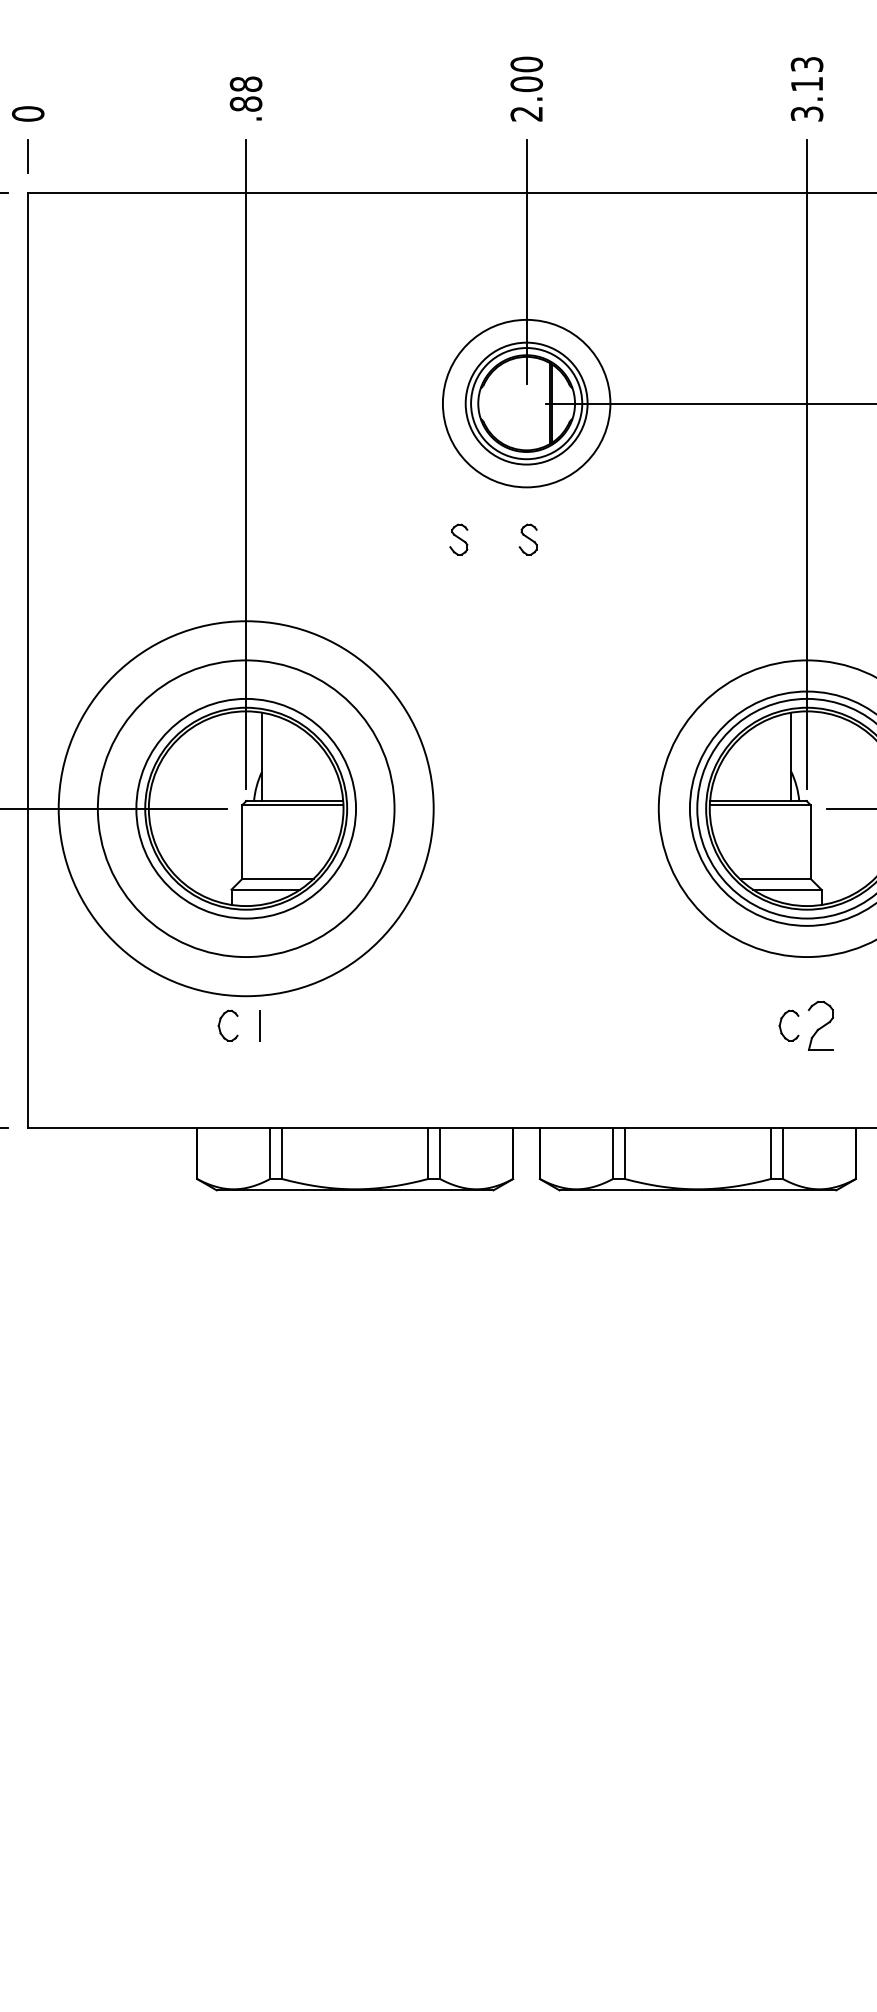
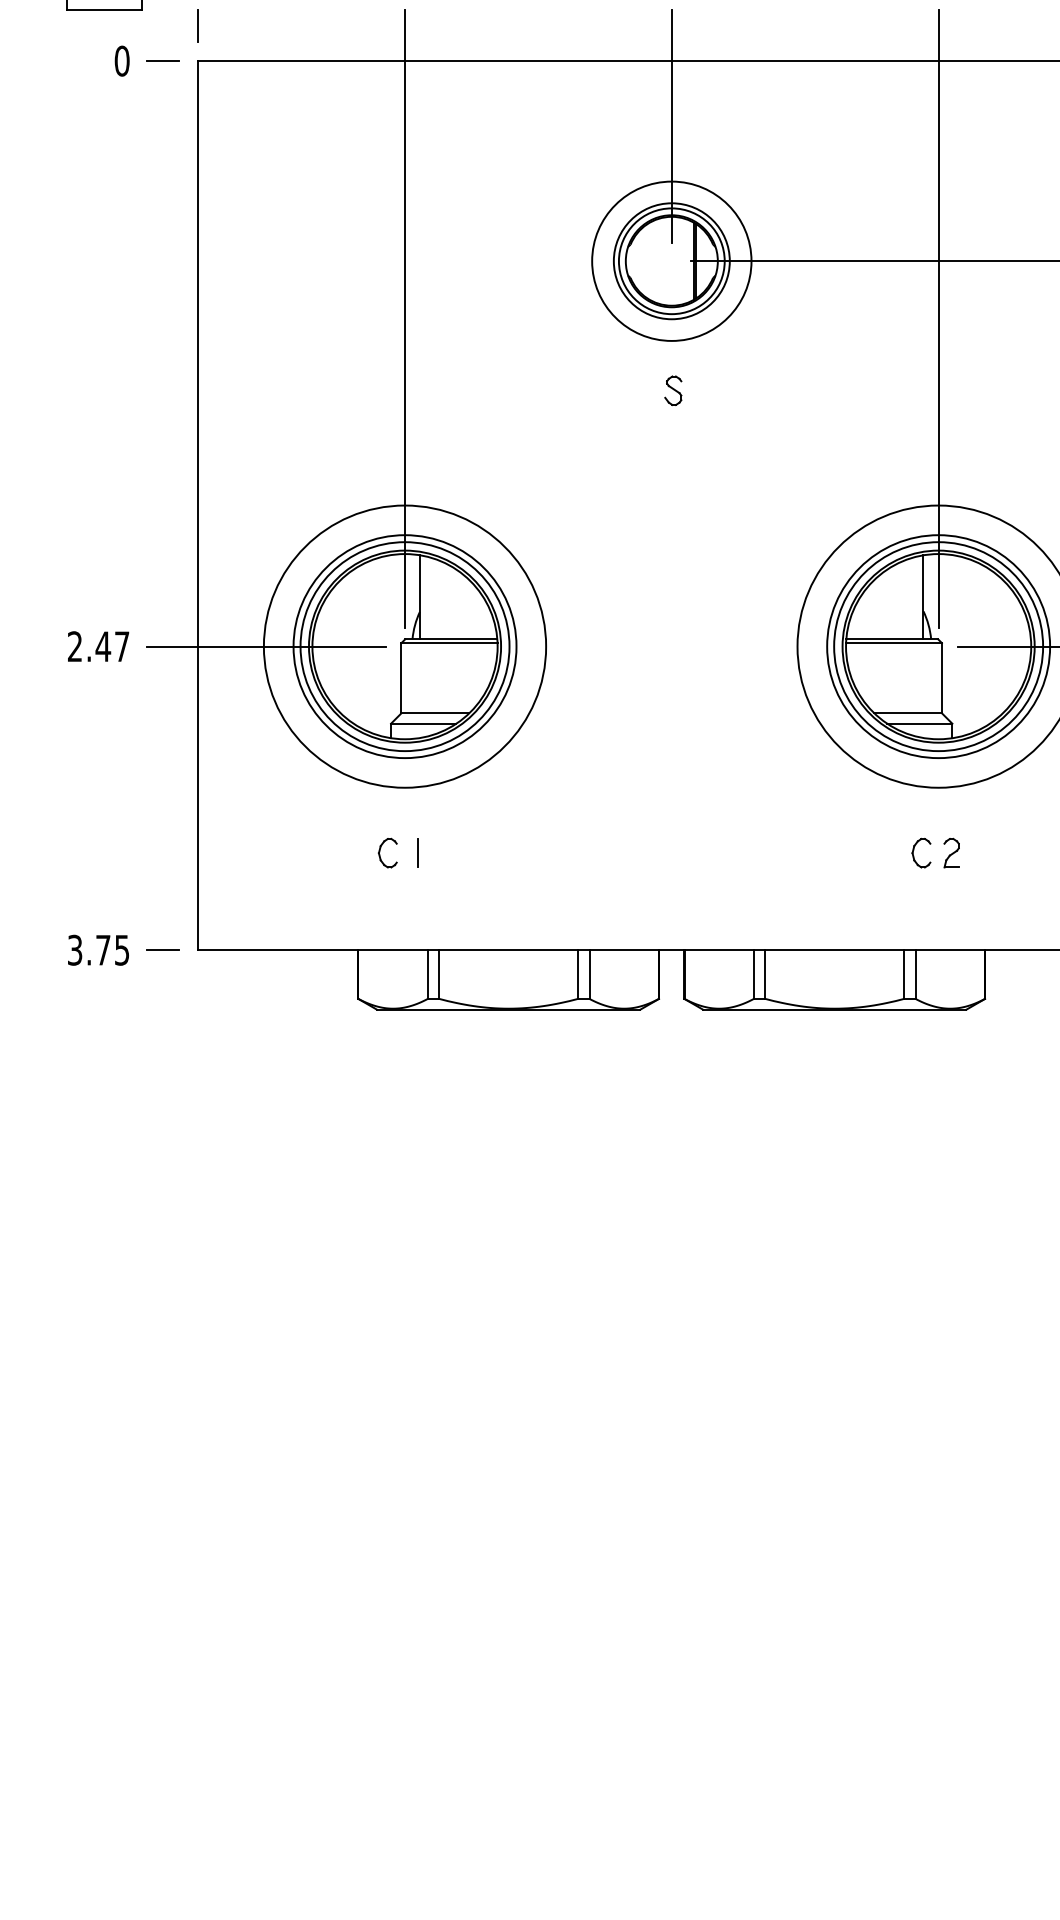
part: (459, 539) -> (607, 390), removed
circle: (245, 808) -> (404, 646), size x0.62
part: (820, 1025) -> (951, 852), size x0.62

